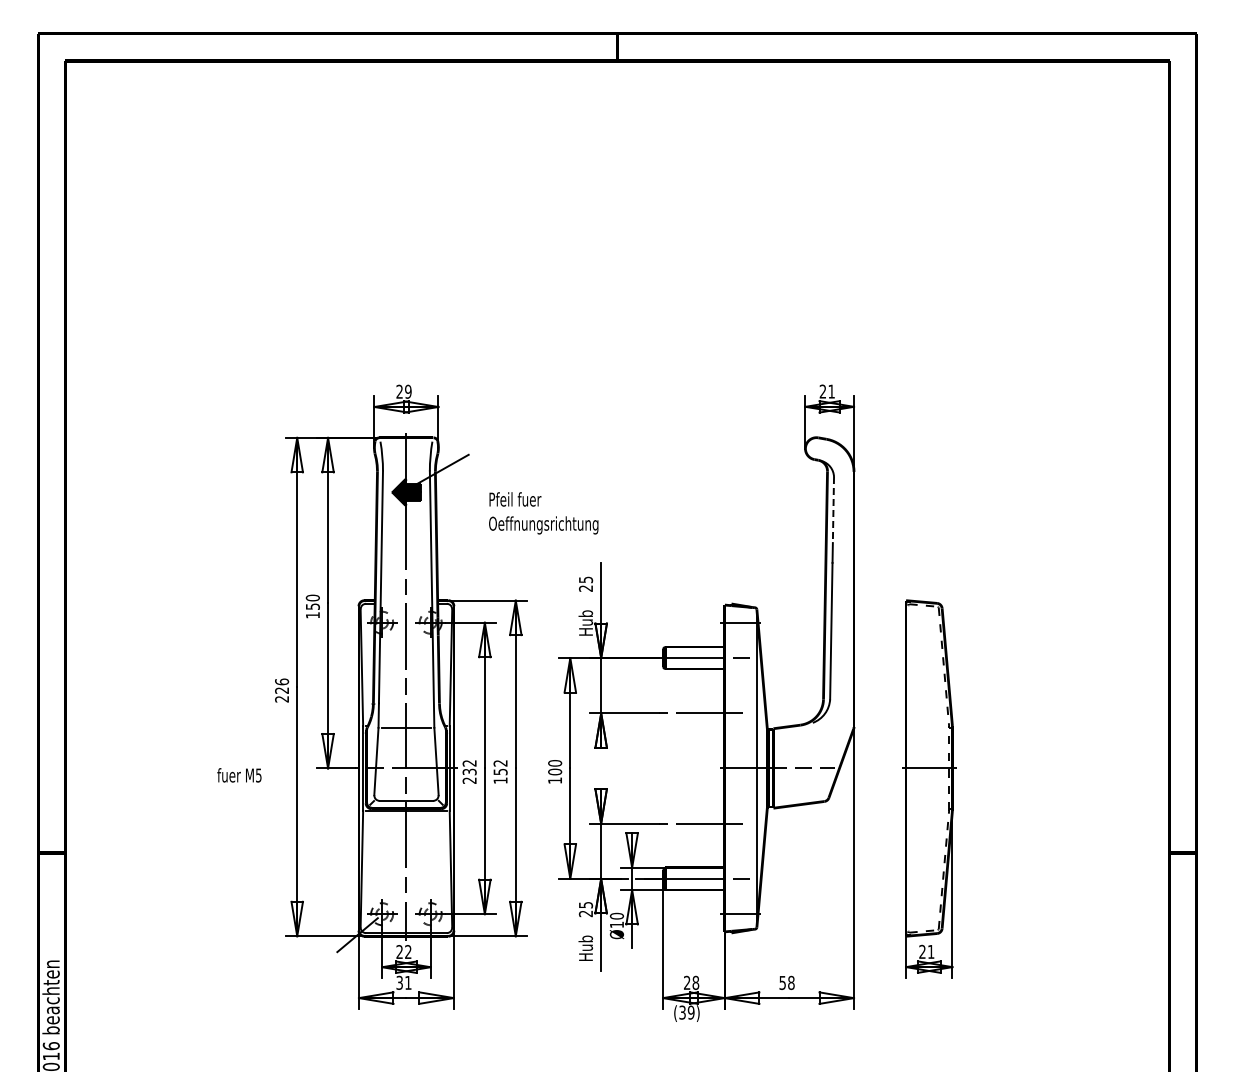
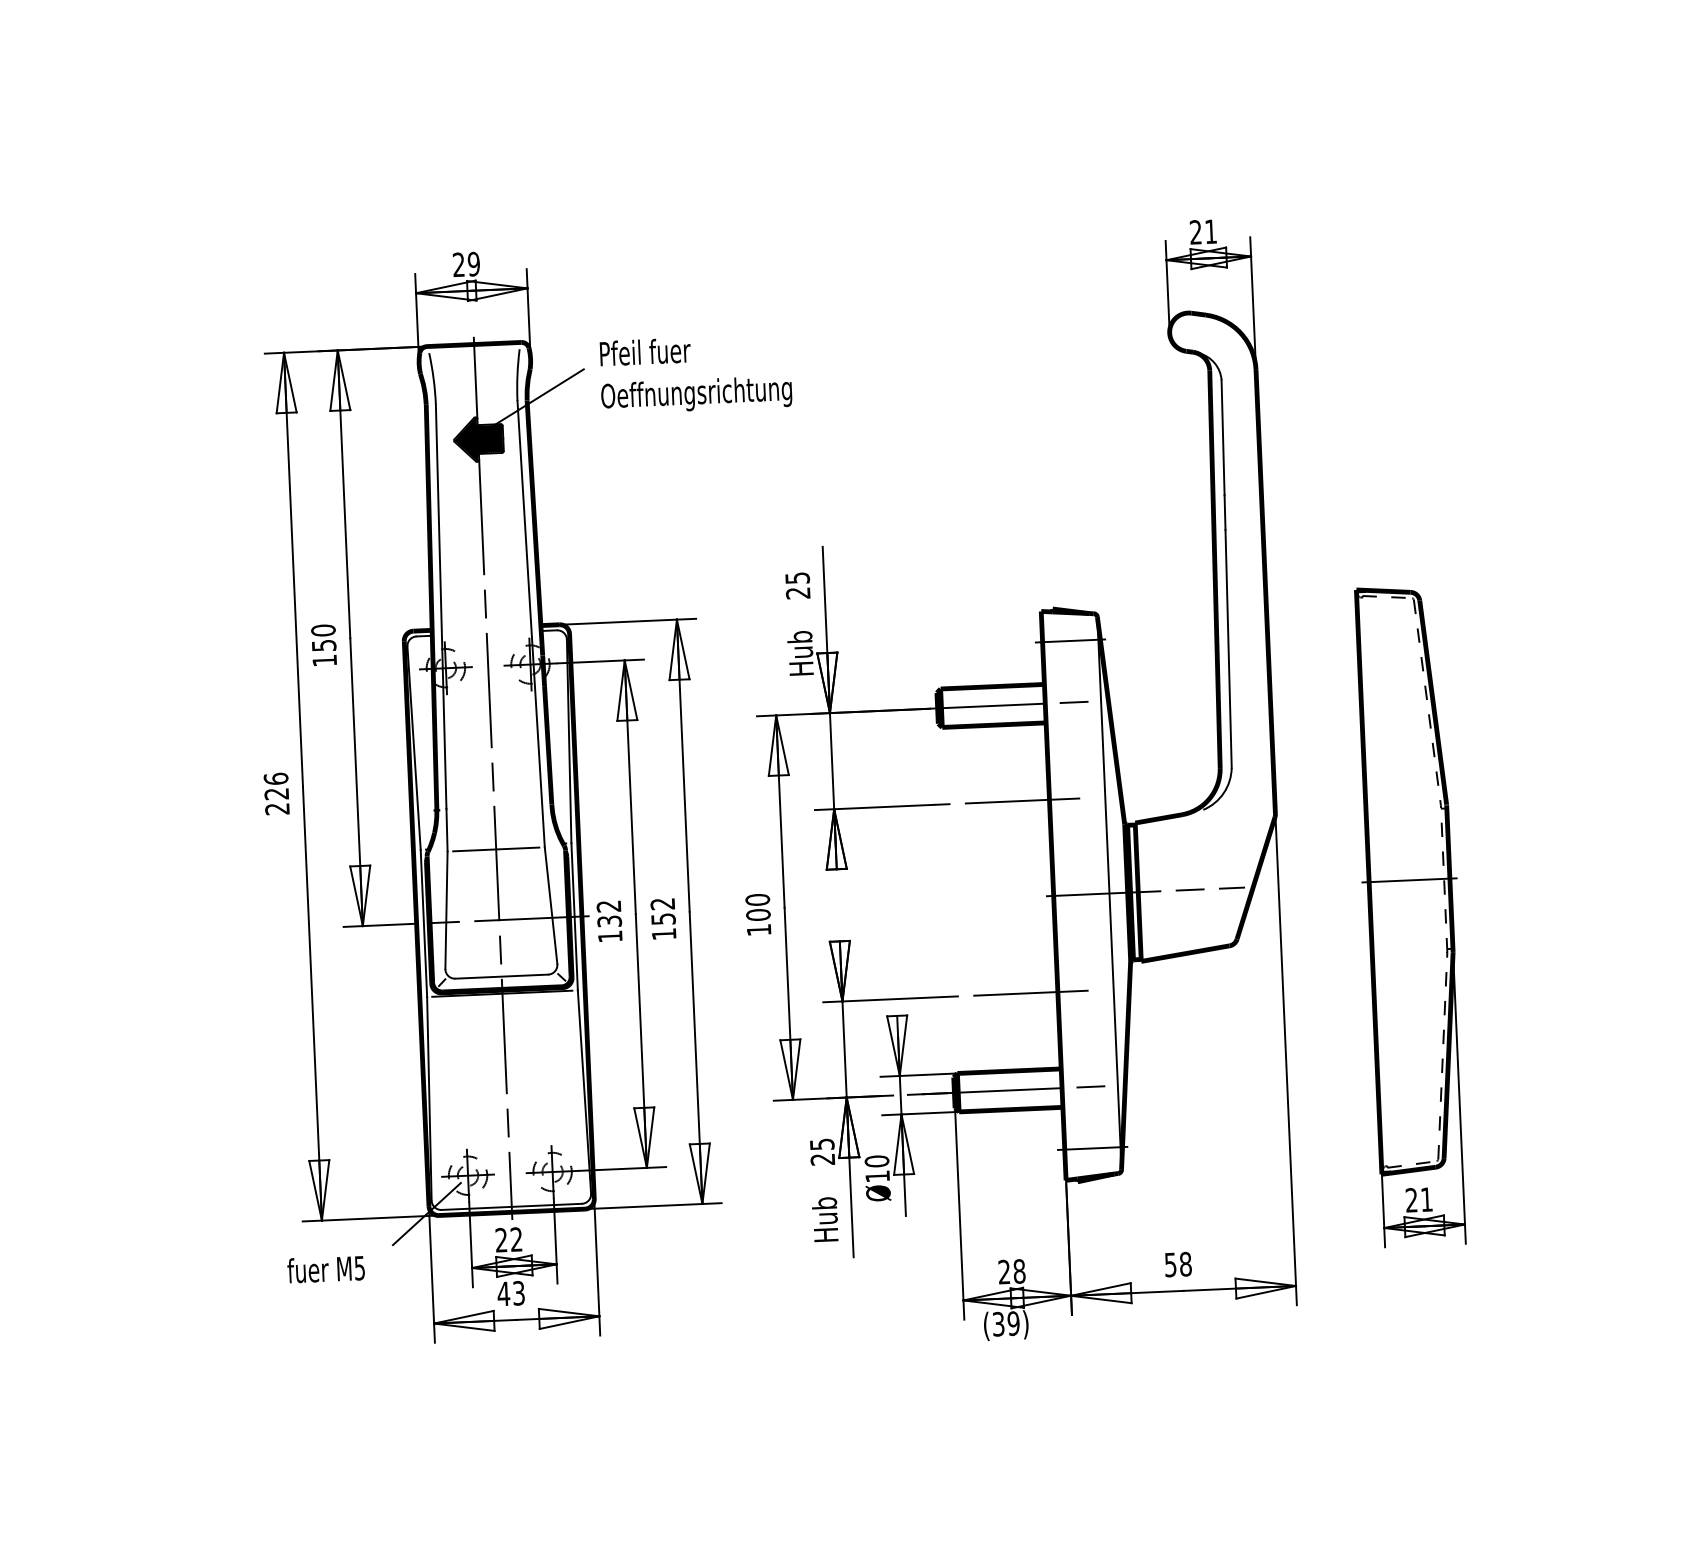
line: (833, 510) -> (1223, 438), dashed -> solid
text: (543, 513) -> (695, 374), moved
text: (239, 775) -> (326, 1269), moved
text: (469, 780) -> (609, 936), 232 -> 132
text: (403, 982) -> (510, 1292), 31 -> 43

